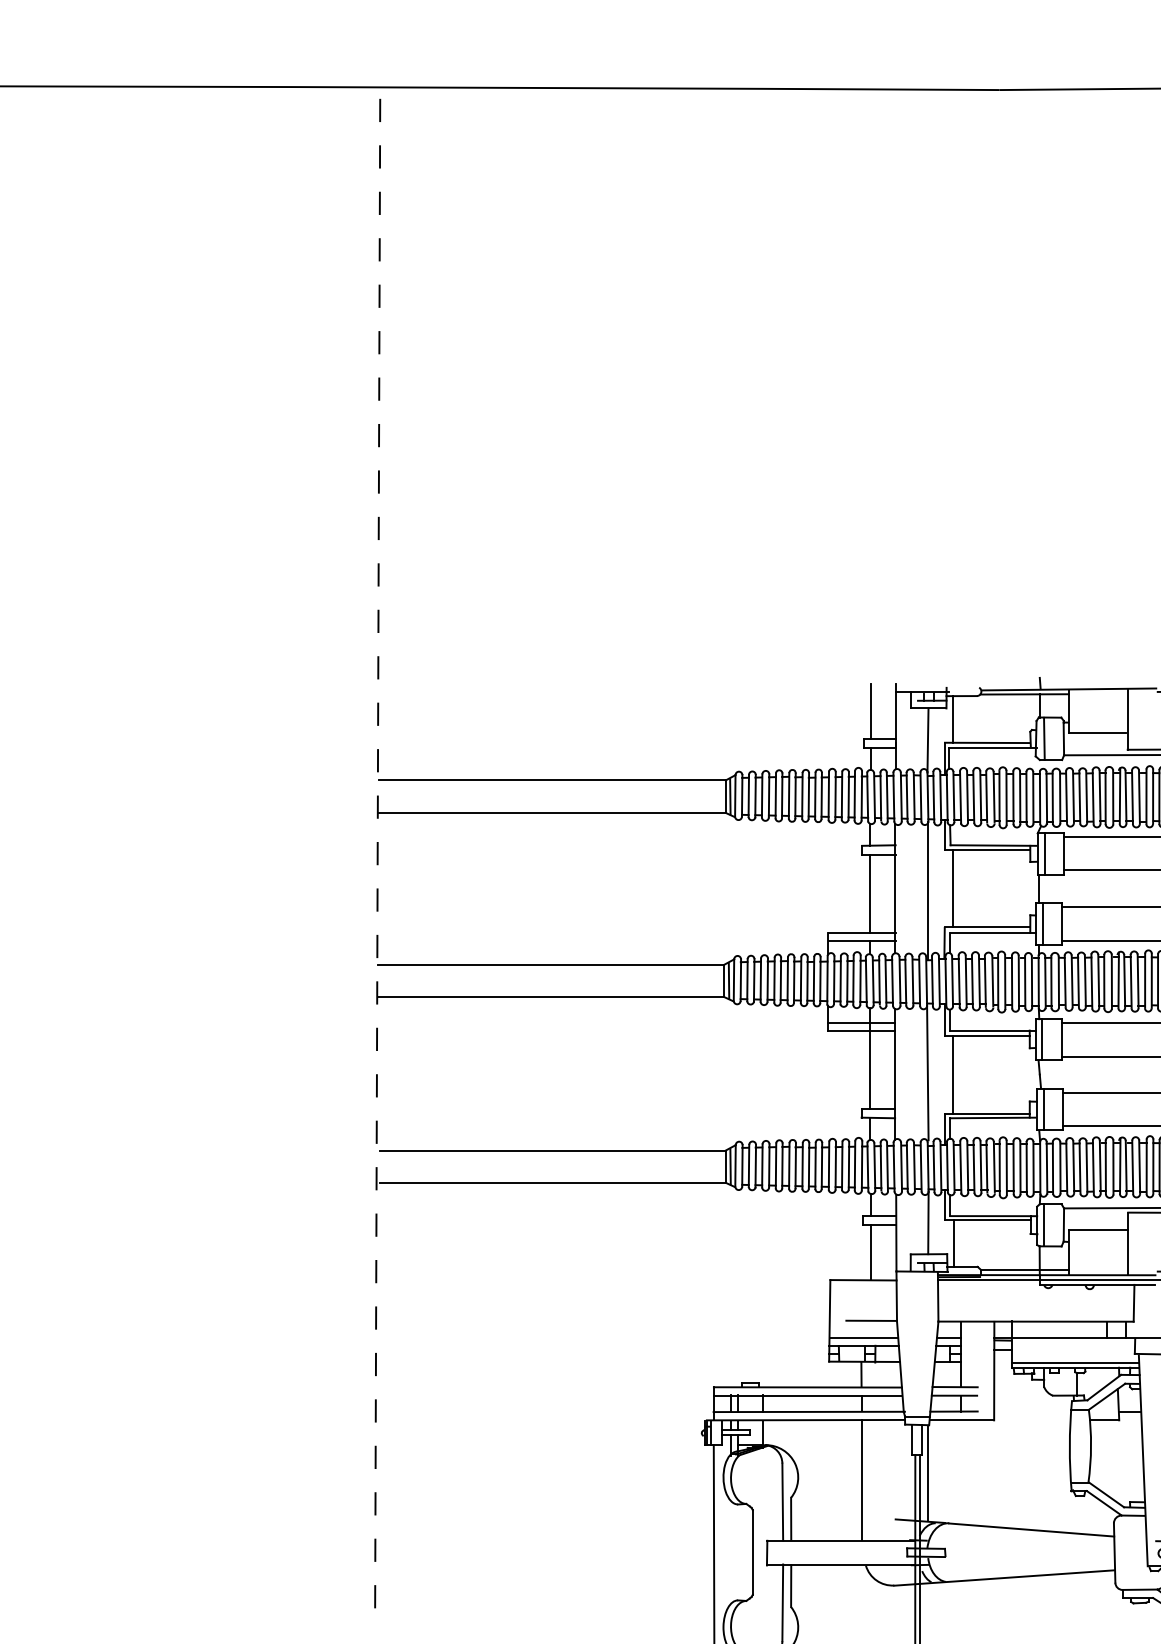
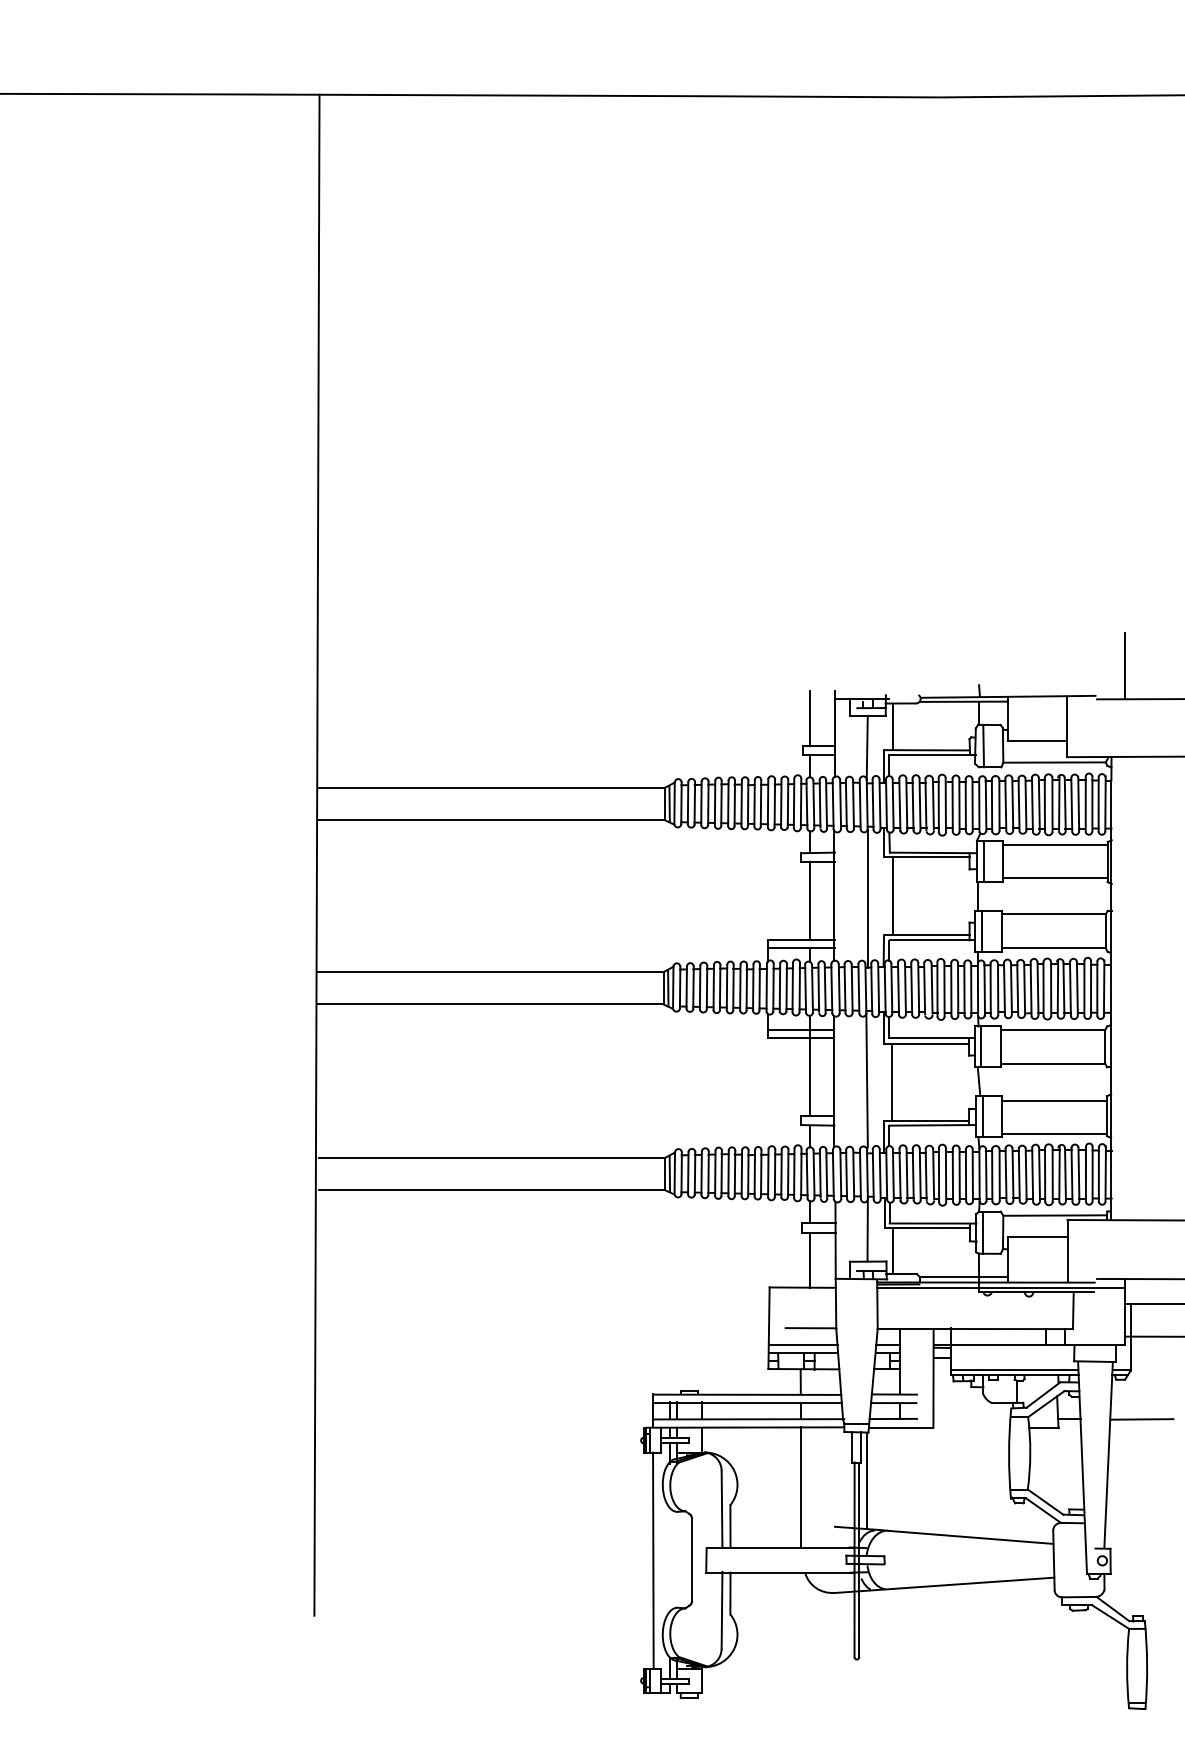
line: (377, 847) -> (316, 854), dashed -> solid

